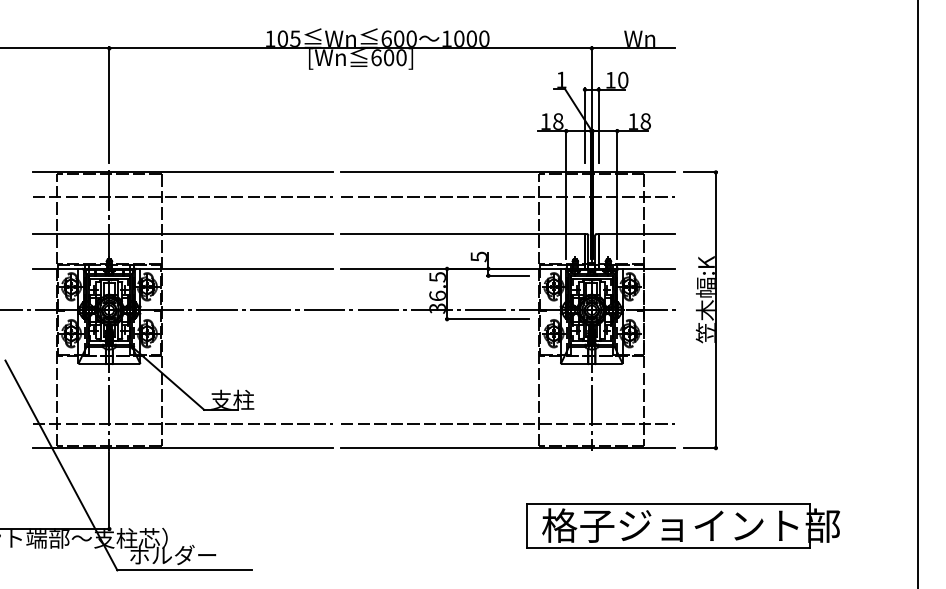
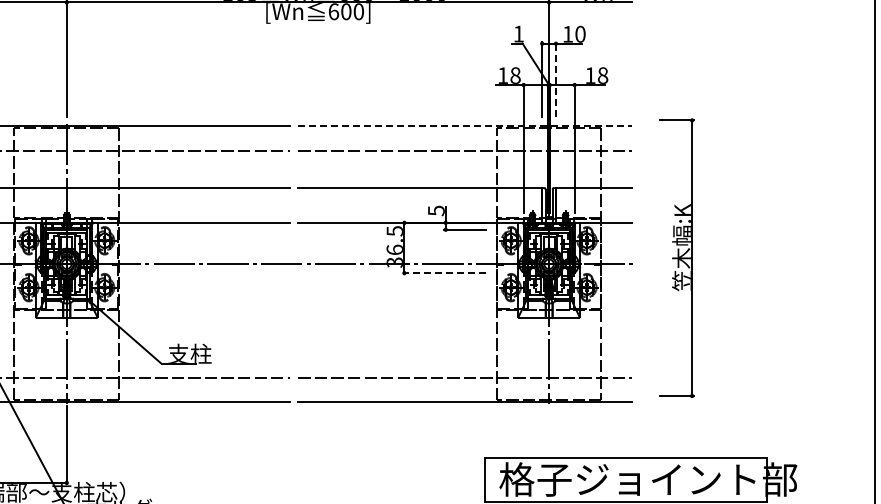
line: (598, 125) -> (555, 79), solid -> dashed
line: (507, 172) -> (464, 126), solid -> dashed
part: (700, 310) -> (676, 258), moved
line: (487, 319) -> (444, 273), solid -> dashed

